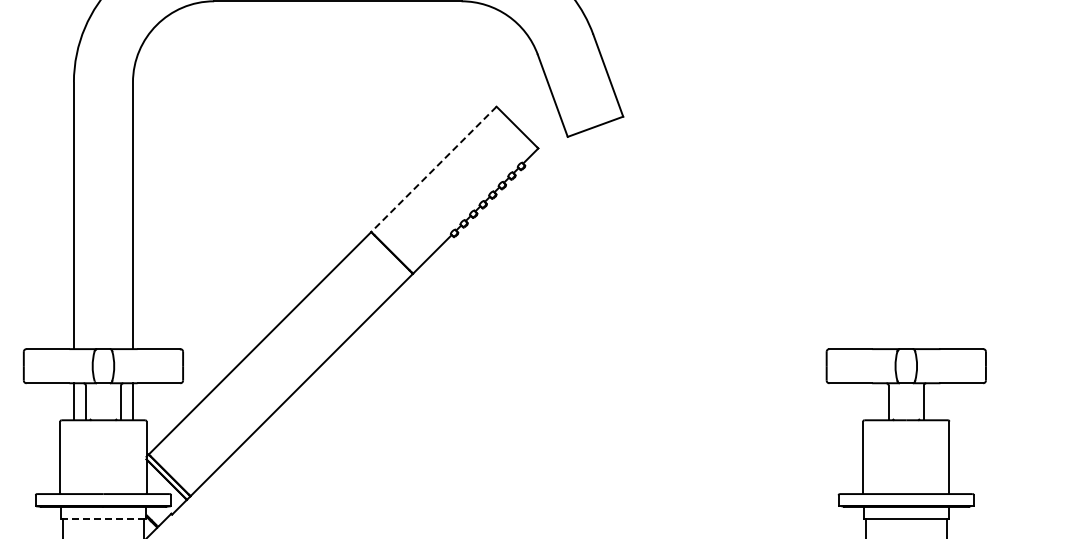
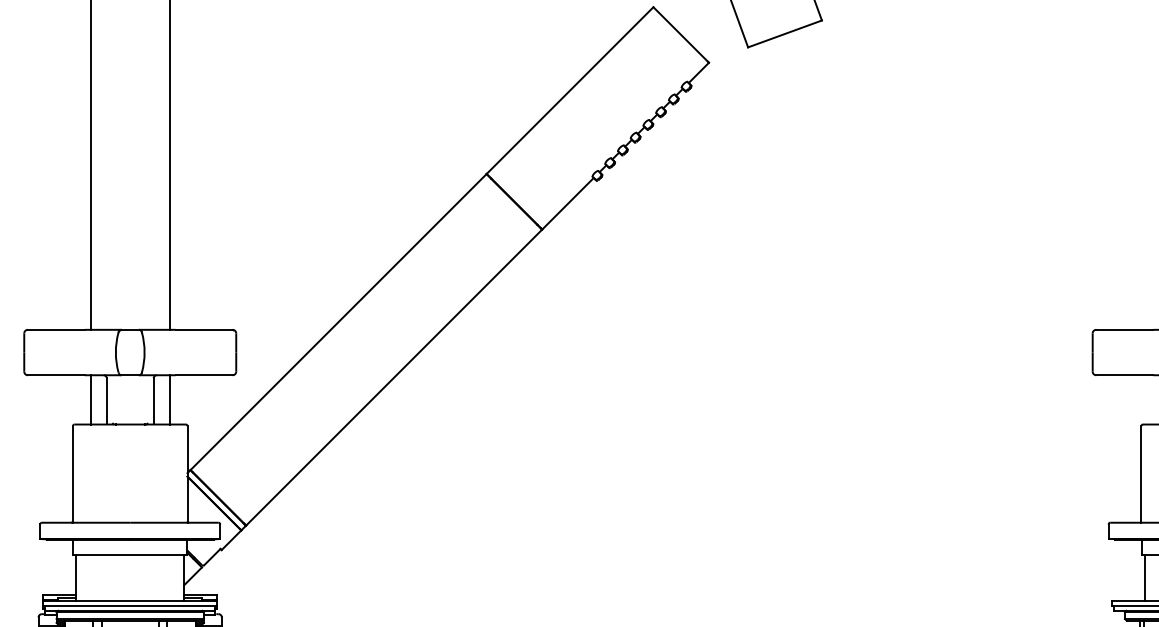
line: (433, 169) -> (569, 90), dashed -> solid
line: (103, 518) -> (130, 555), dashed -> solid

